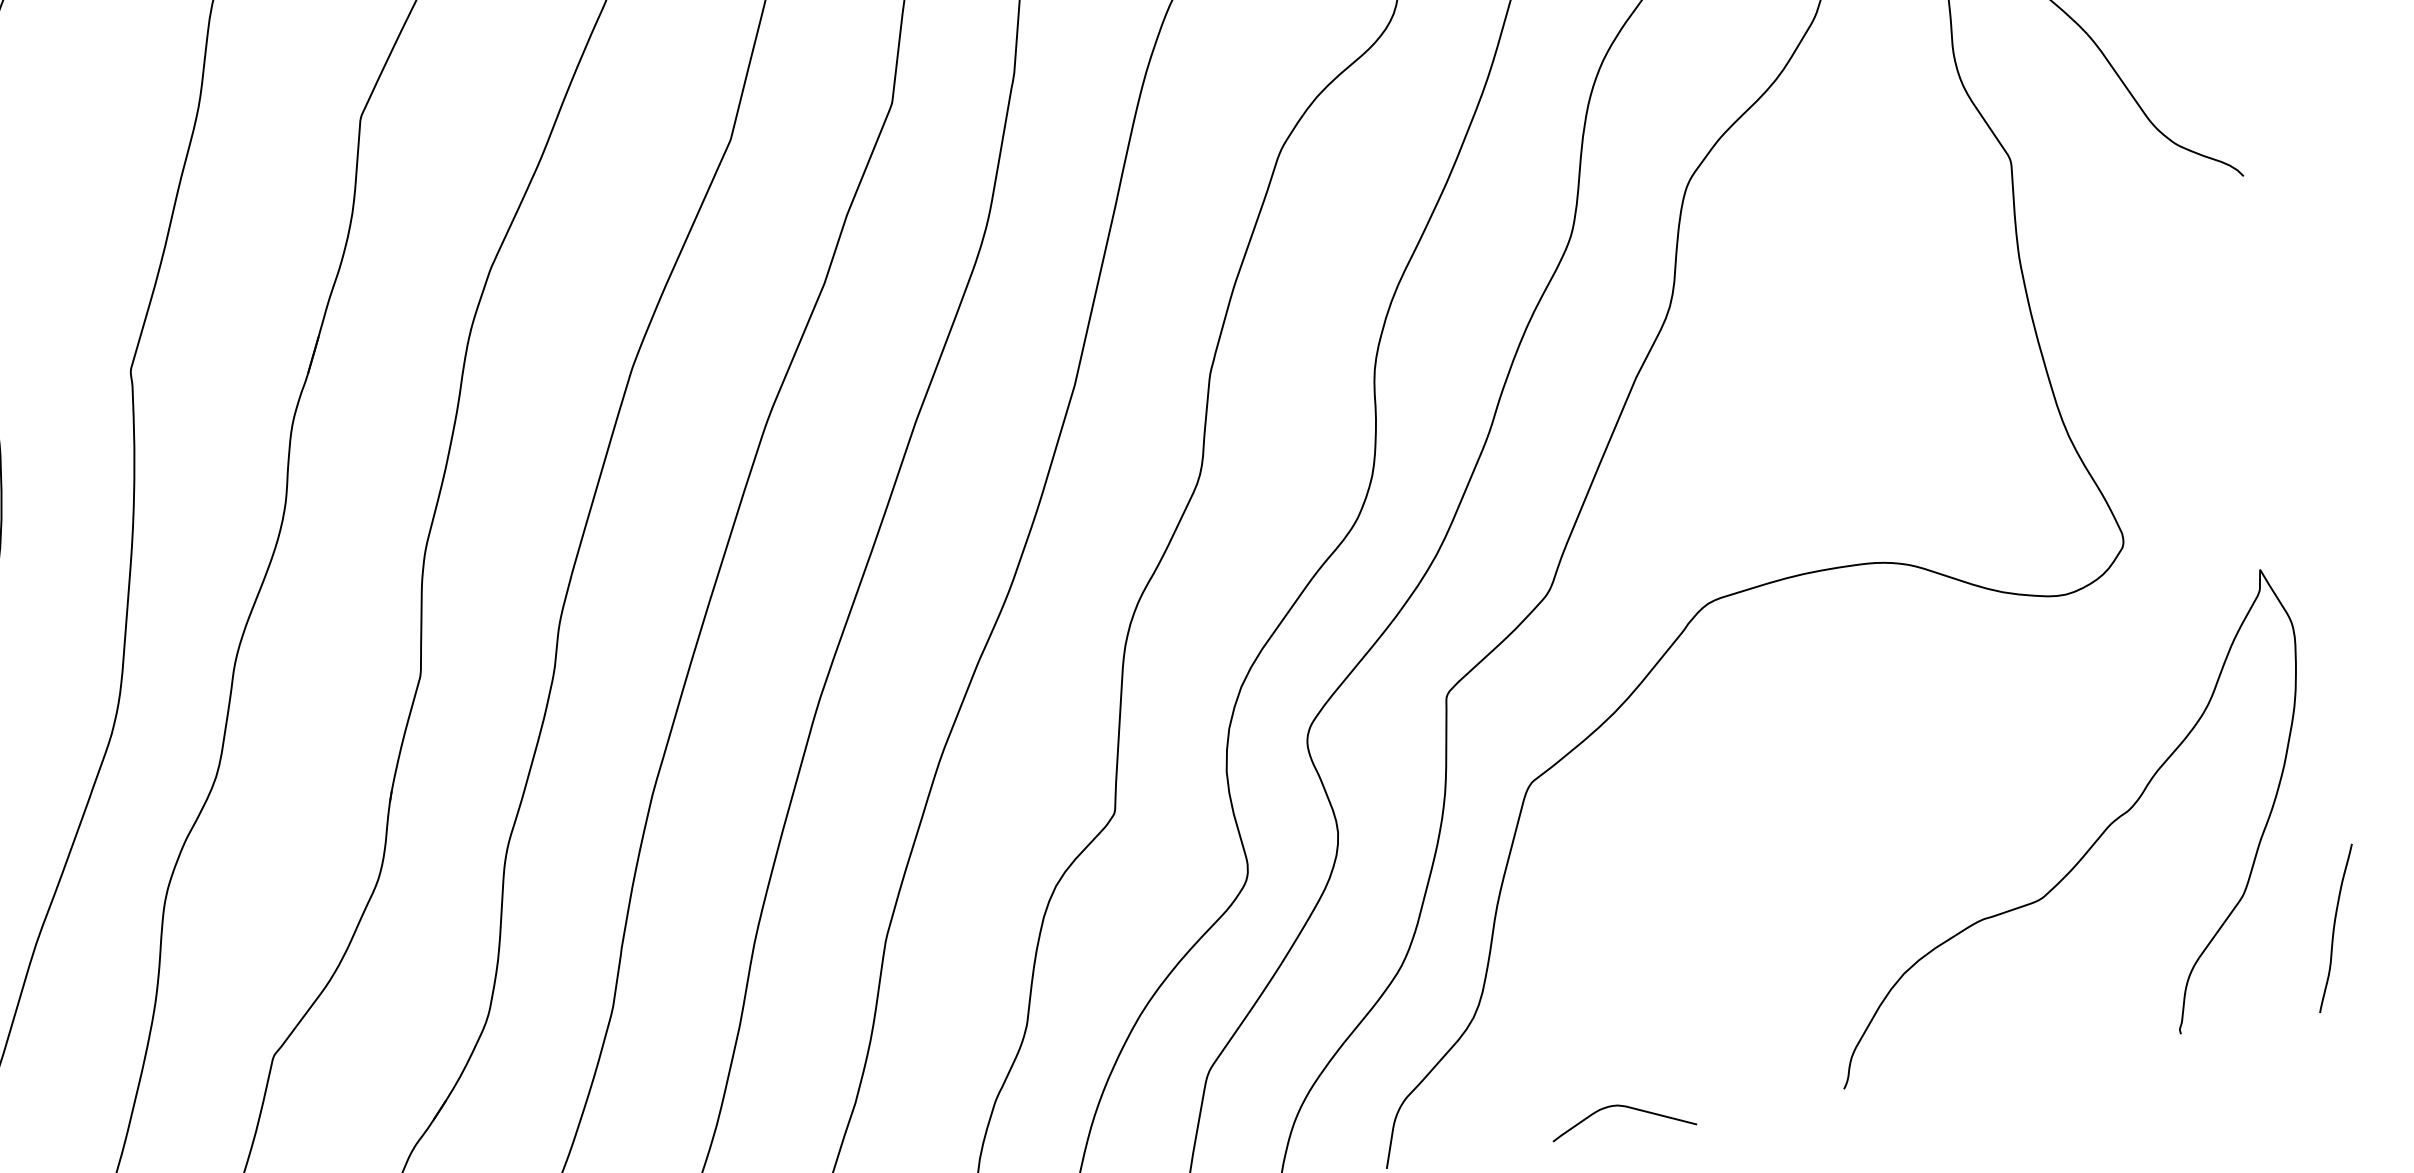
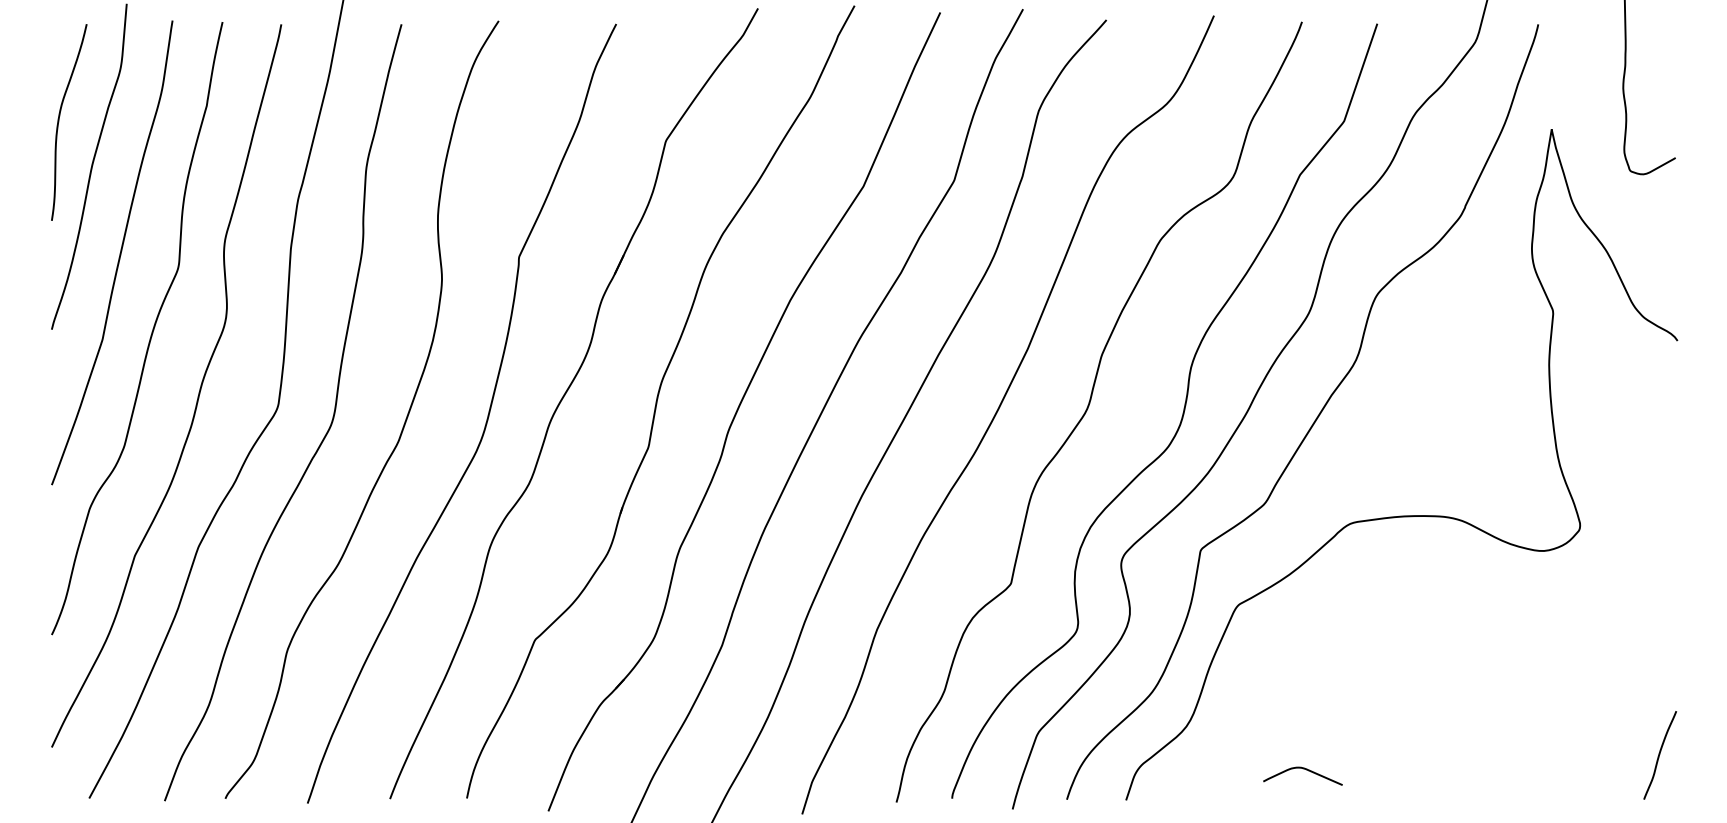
curve: (2087, 847) -> (1533, 689), removed
curve: (1621, 1107) -> (1303, 769), moved

